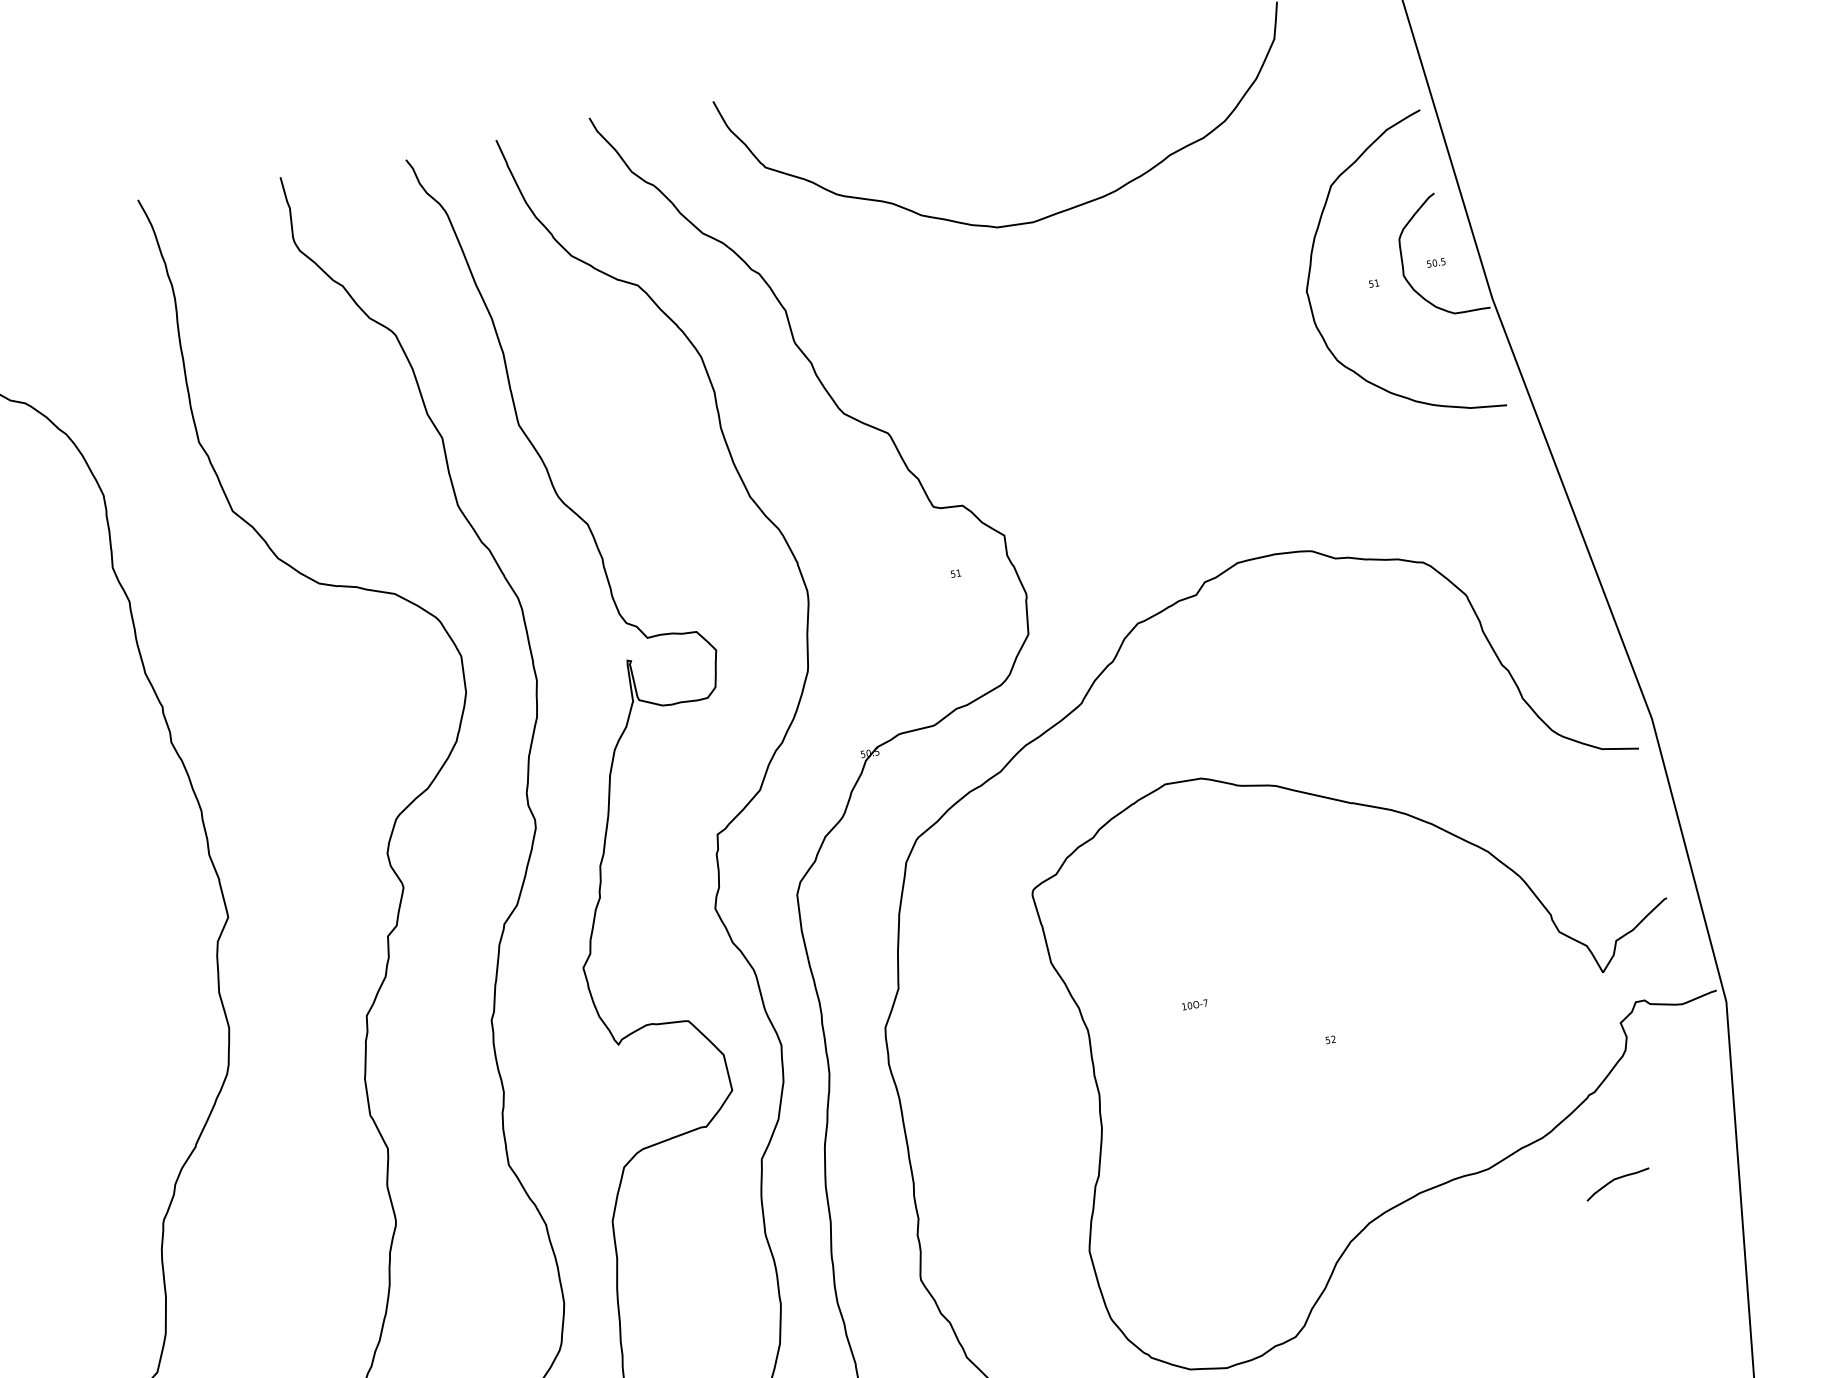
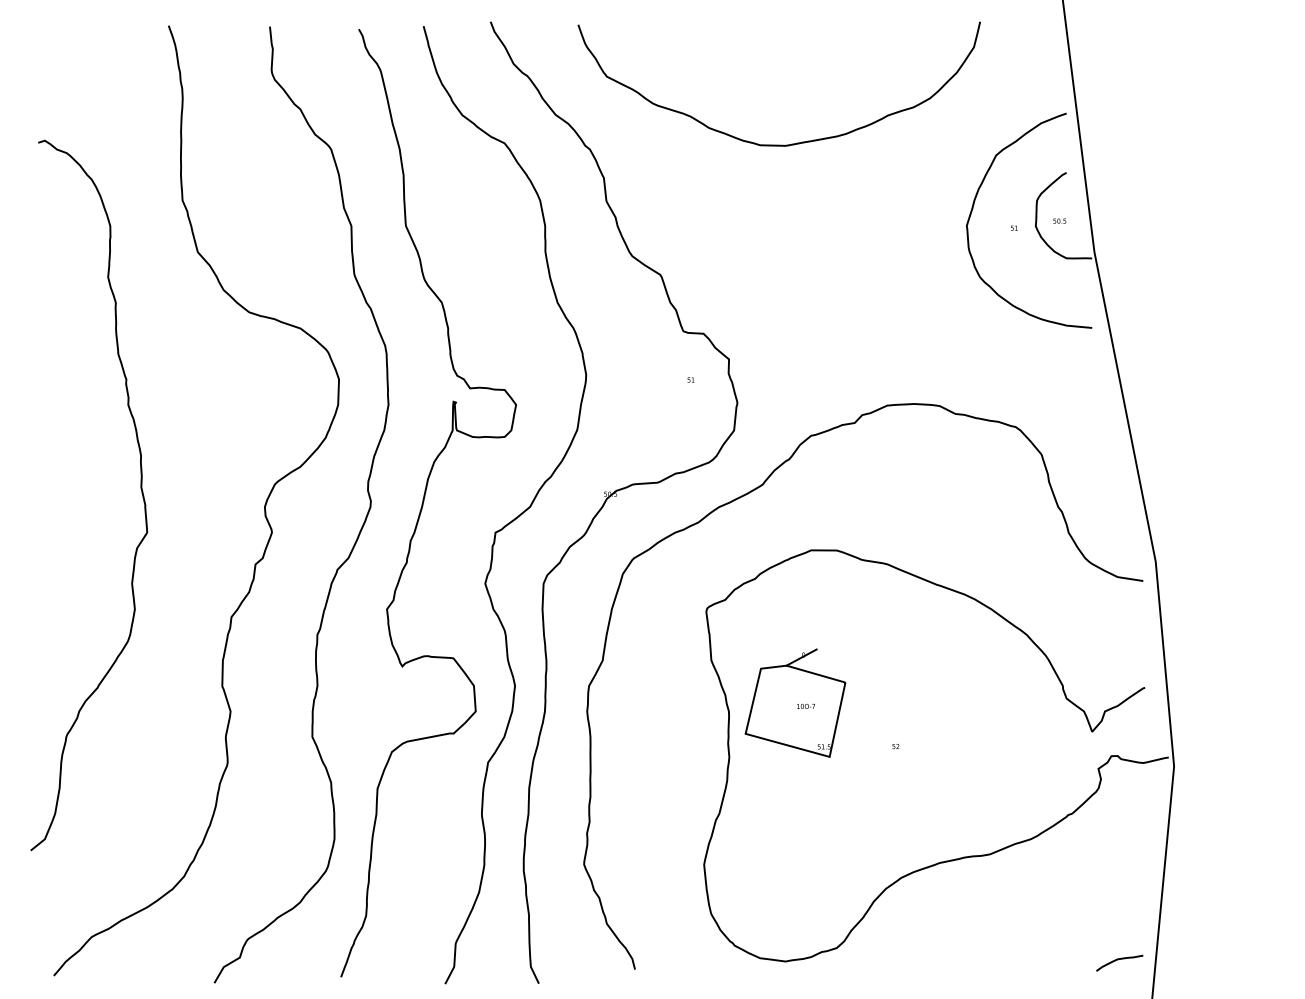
part: (1179, 1001) -> (795, 702), added
curve: (1615, 1180) -> (1118, 960), moved

